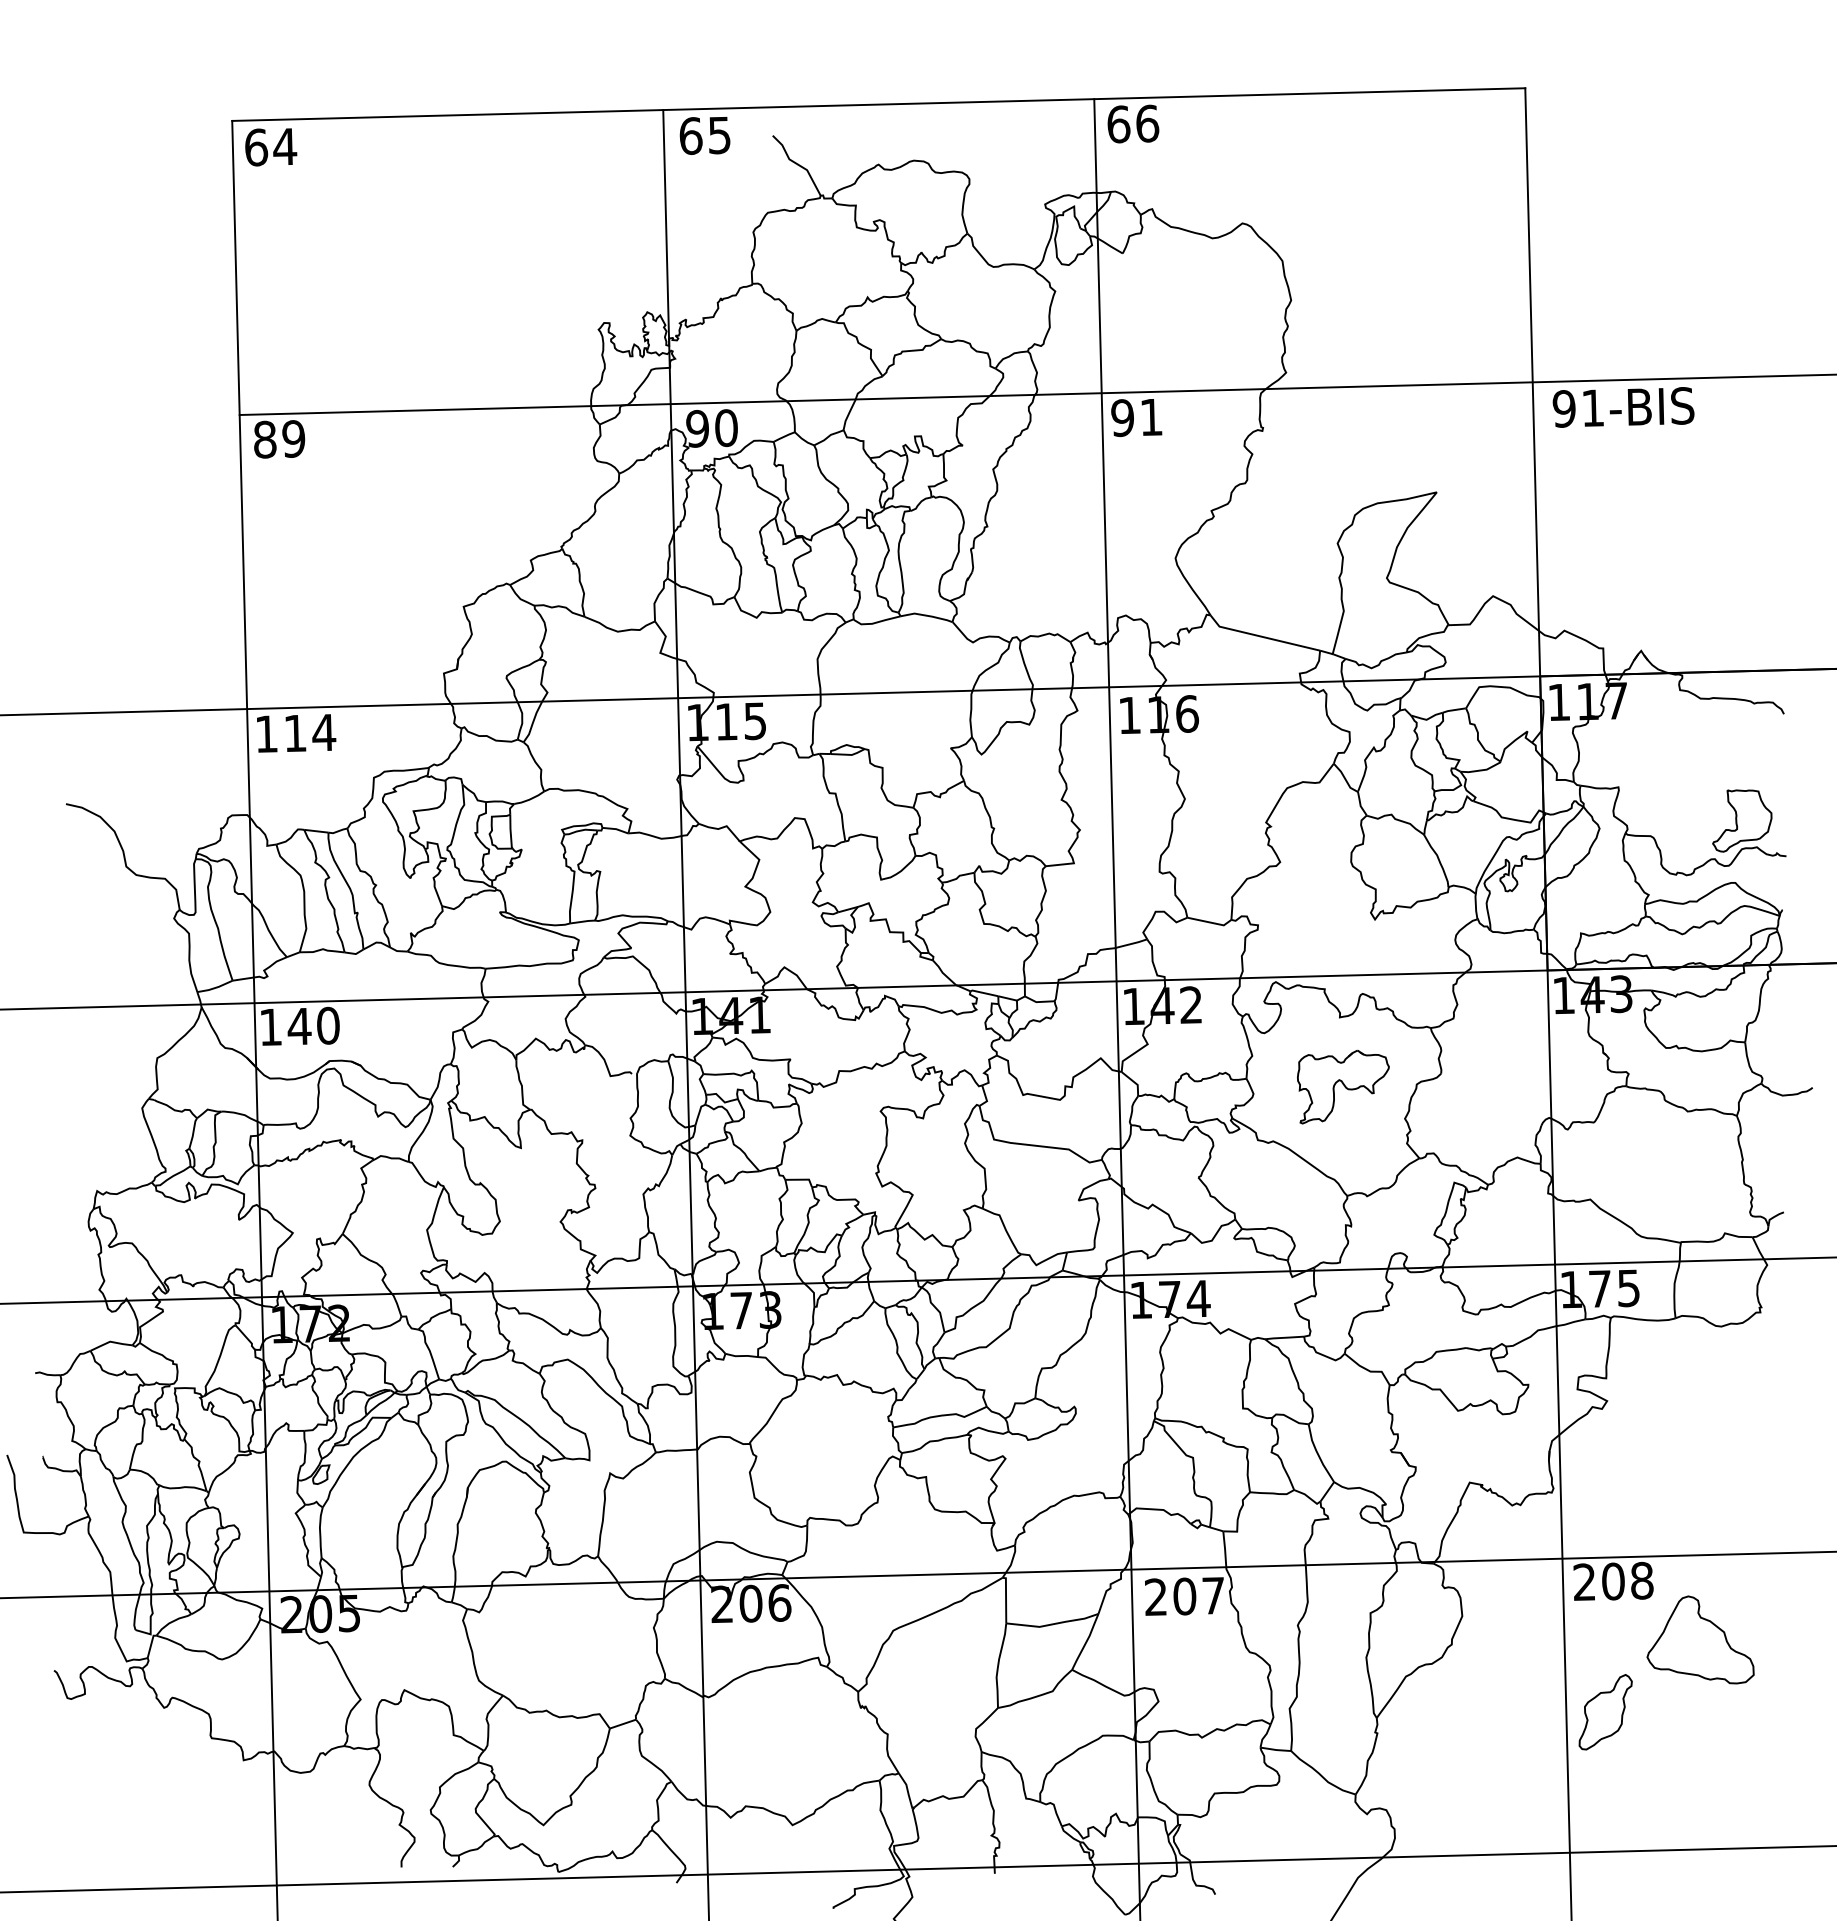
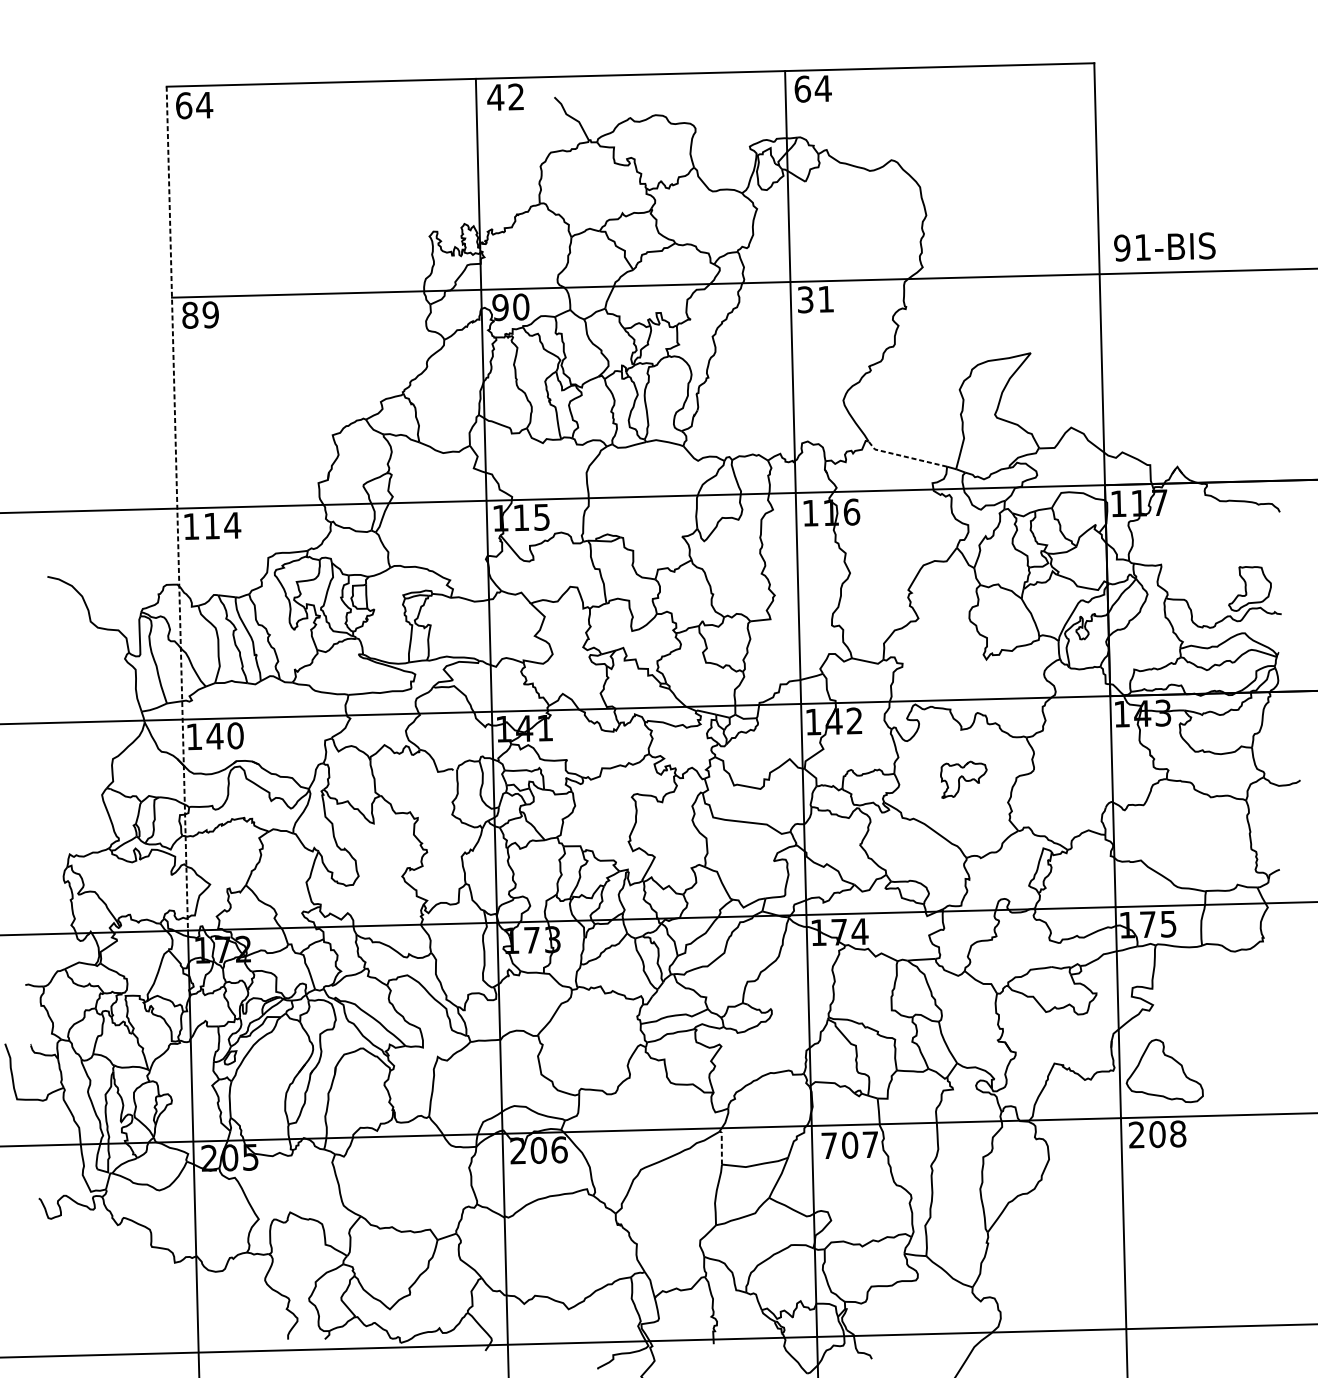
text: (1147, 123) -> (823, 88), 66 -> 64
text: (704, 135) -> (505, 97), 65 -> 42
text: (1623, 407) -> (1164, 247), moved
text: (1122, 417) -> (805, 299), 91 -> 31
line: (1262, 636) -> (905, 456), solid -> dashed
line: (247, 709) -> (177, 508), solid -> dashed
part: (1343, 1086) -> (963, 779), size x0.7
text: (1155, 1596) -> (829, 1145), 207 -> 707
line: (1006, 1597) -> (722, 1145), solid -> dashed
part: (1700, 1639) -> (1164, 1070), moved
part: (1605, 1712) -> (1151, 1228), removed

